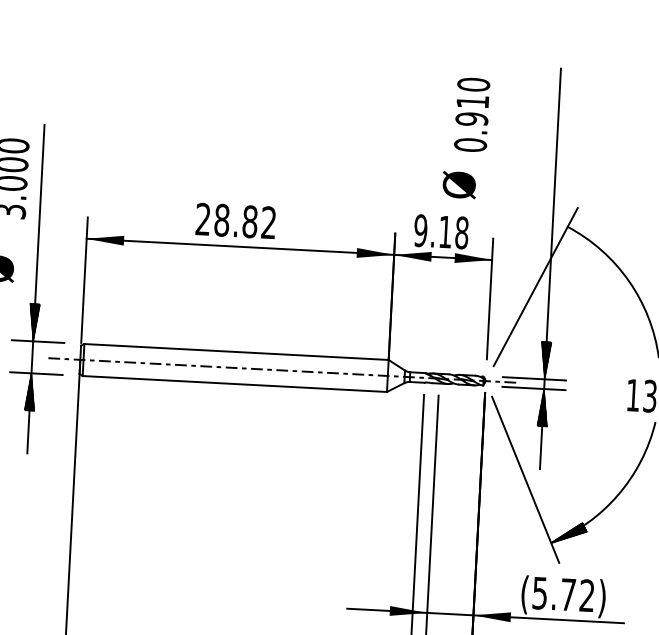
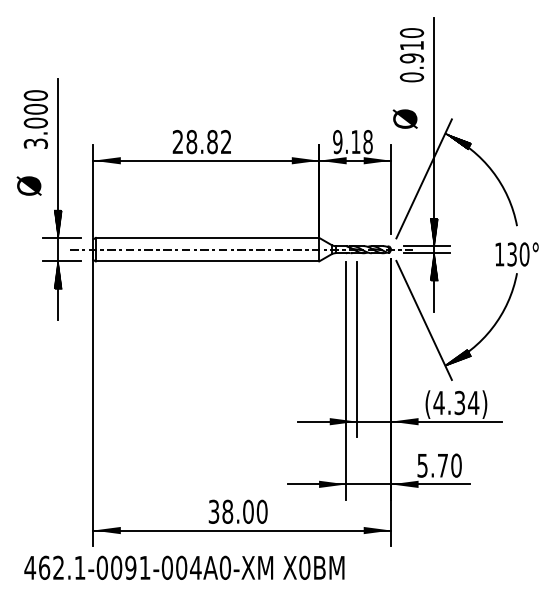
text: (471, 115) -> (411, 55), moved
text: (458, 184) -> (404, 118), moved
hatch: (585, 238) -> (458, 141), added
text: (563, 593) -> (456, 402), (5.72) -> (4.34)

